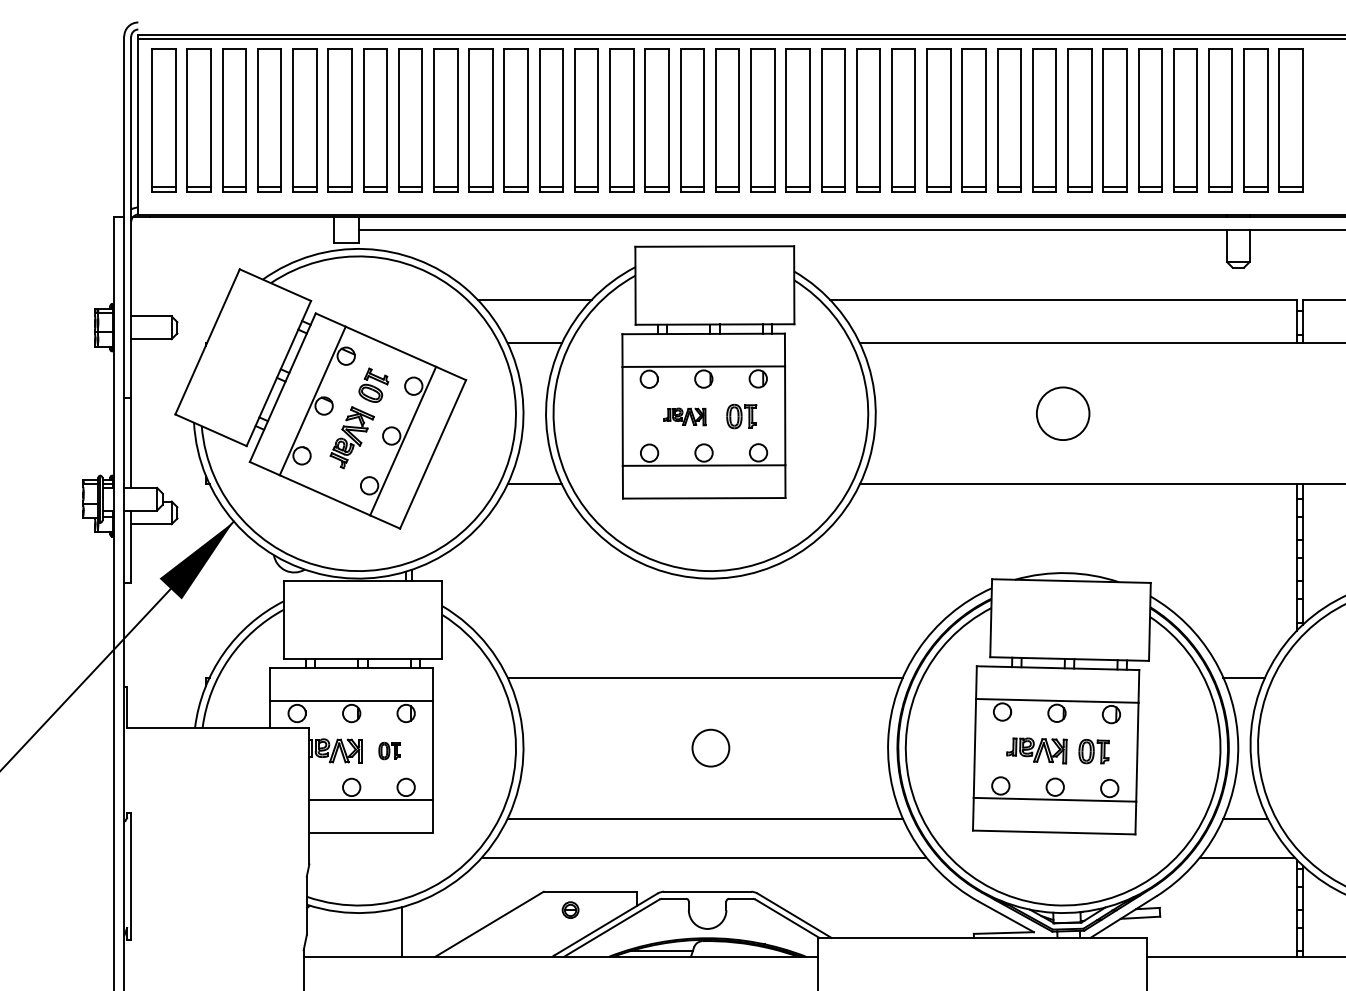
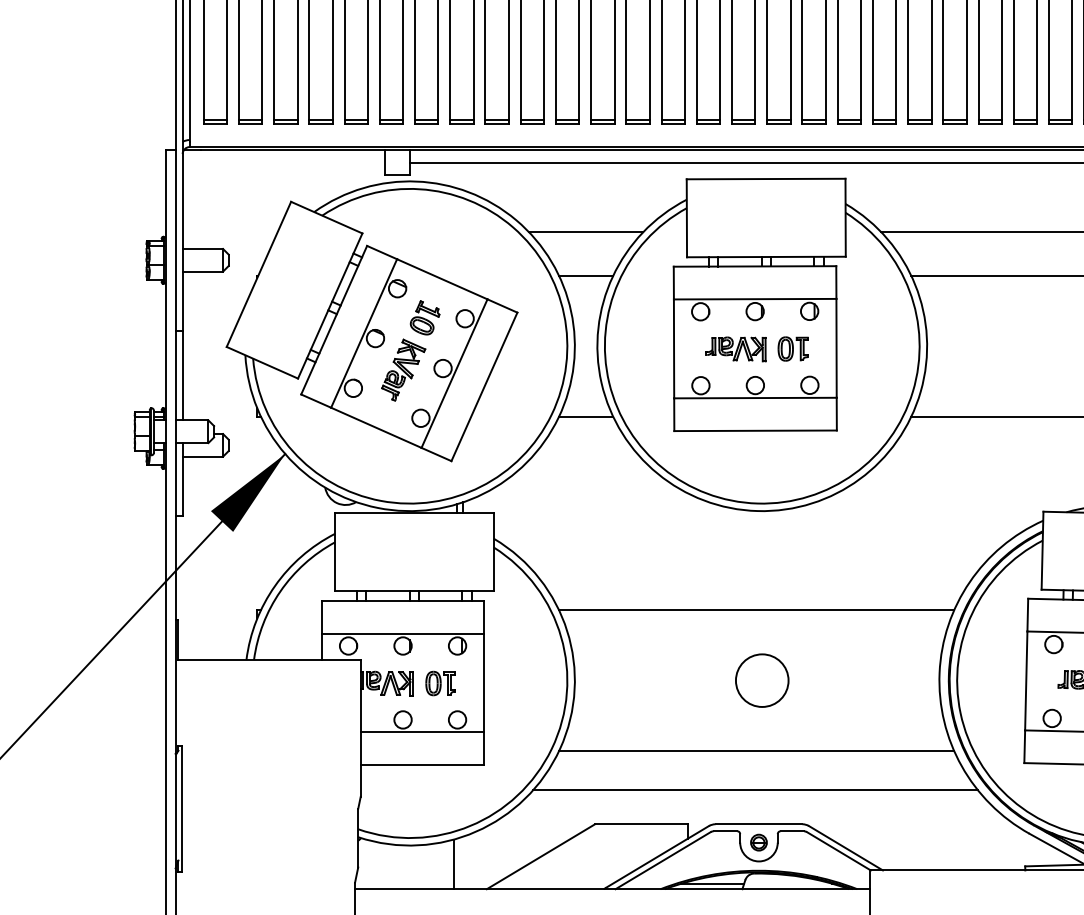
part: (684, 416) -> (735, 349), size x1.43
circle: (710, 747) -> (761, 680), size x1.43
part: (389, 750) -> (440, 683), size x1.43
part: (570, 909) -> (758, 842), moved

